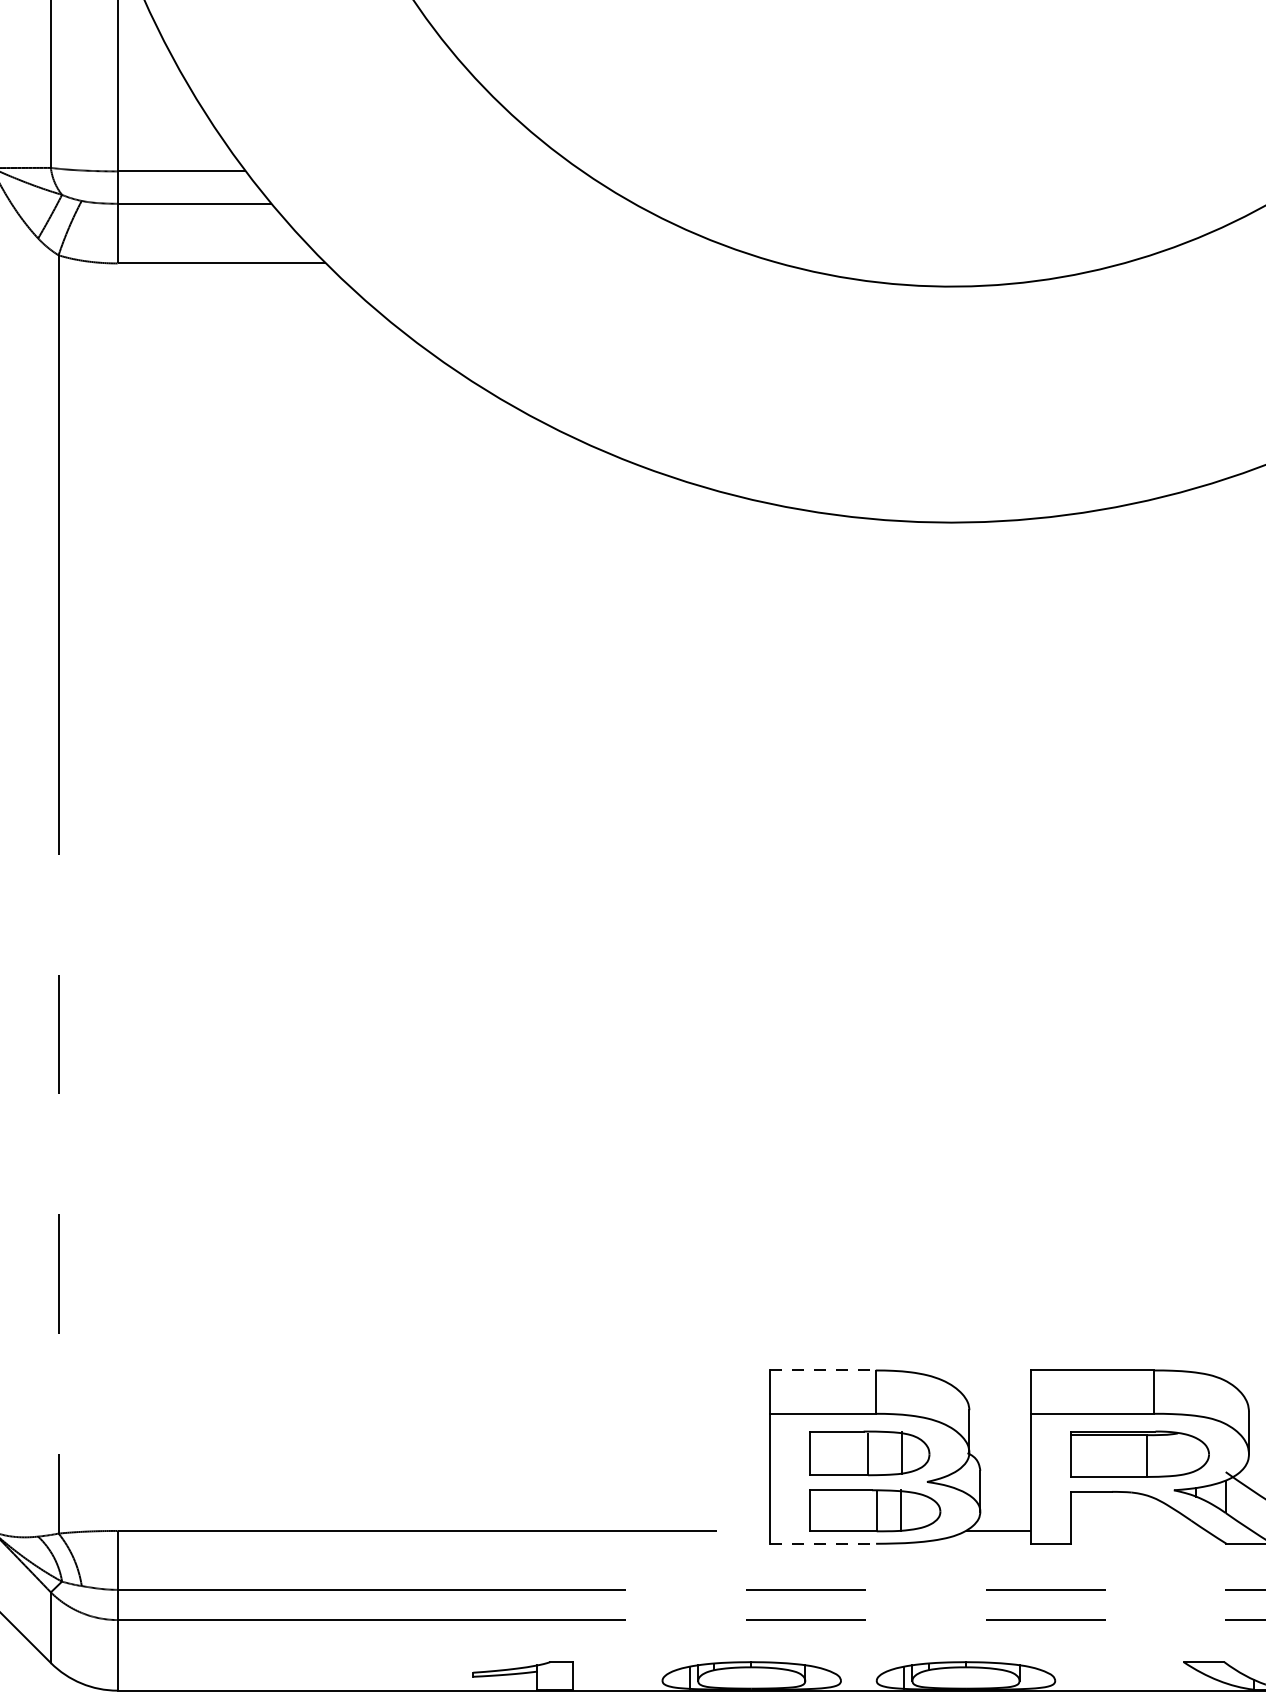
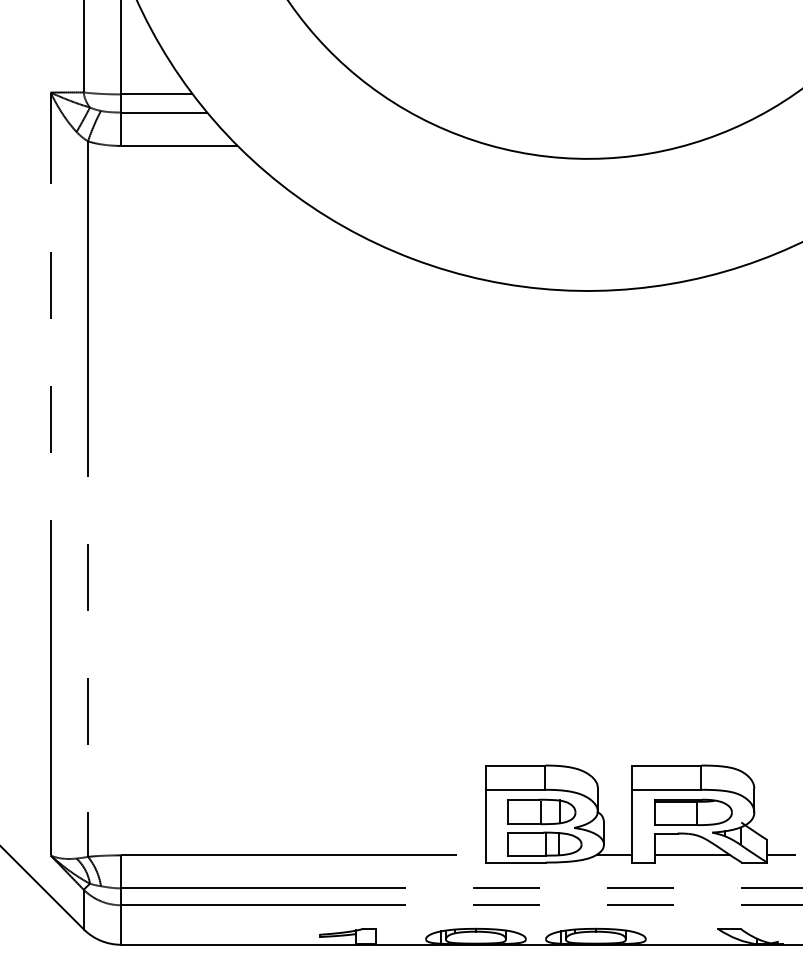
line: (822, 1370) -> (515, 765), dashed -> solid
line: (1138, 1531) -> (692, 855), added
line: (822, 1543) -> (515, 862), dashed -> solid

